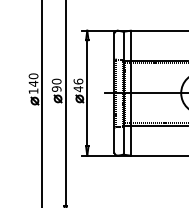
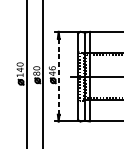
text: (56, 88) -> (36, 73), 90 -> 80
line: (87, 93) -> (58, 76), solid -> dashed

